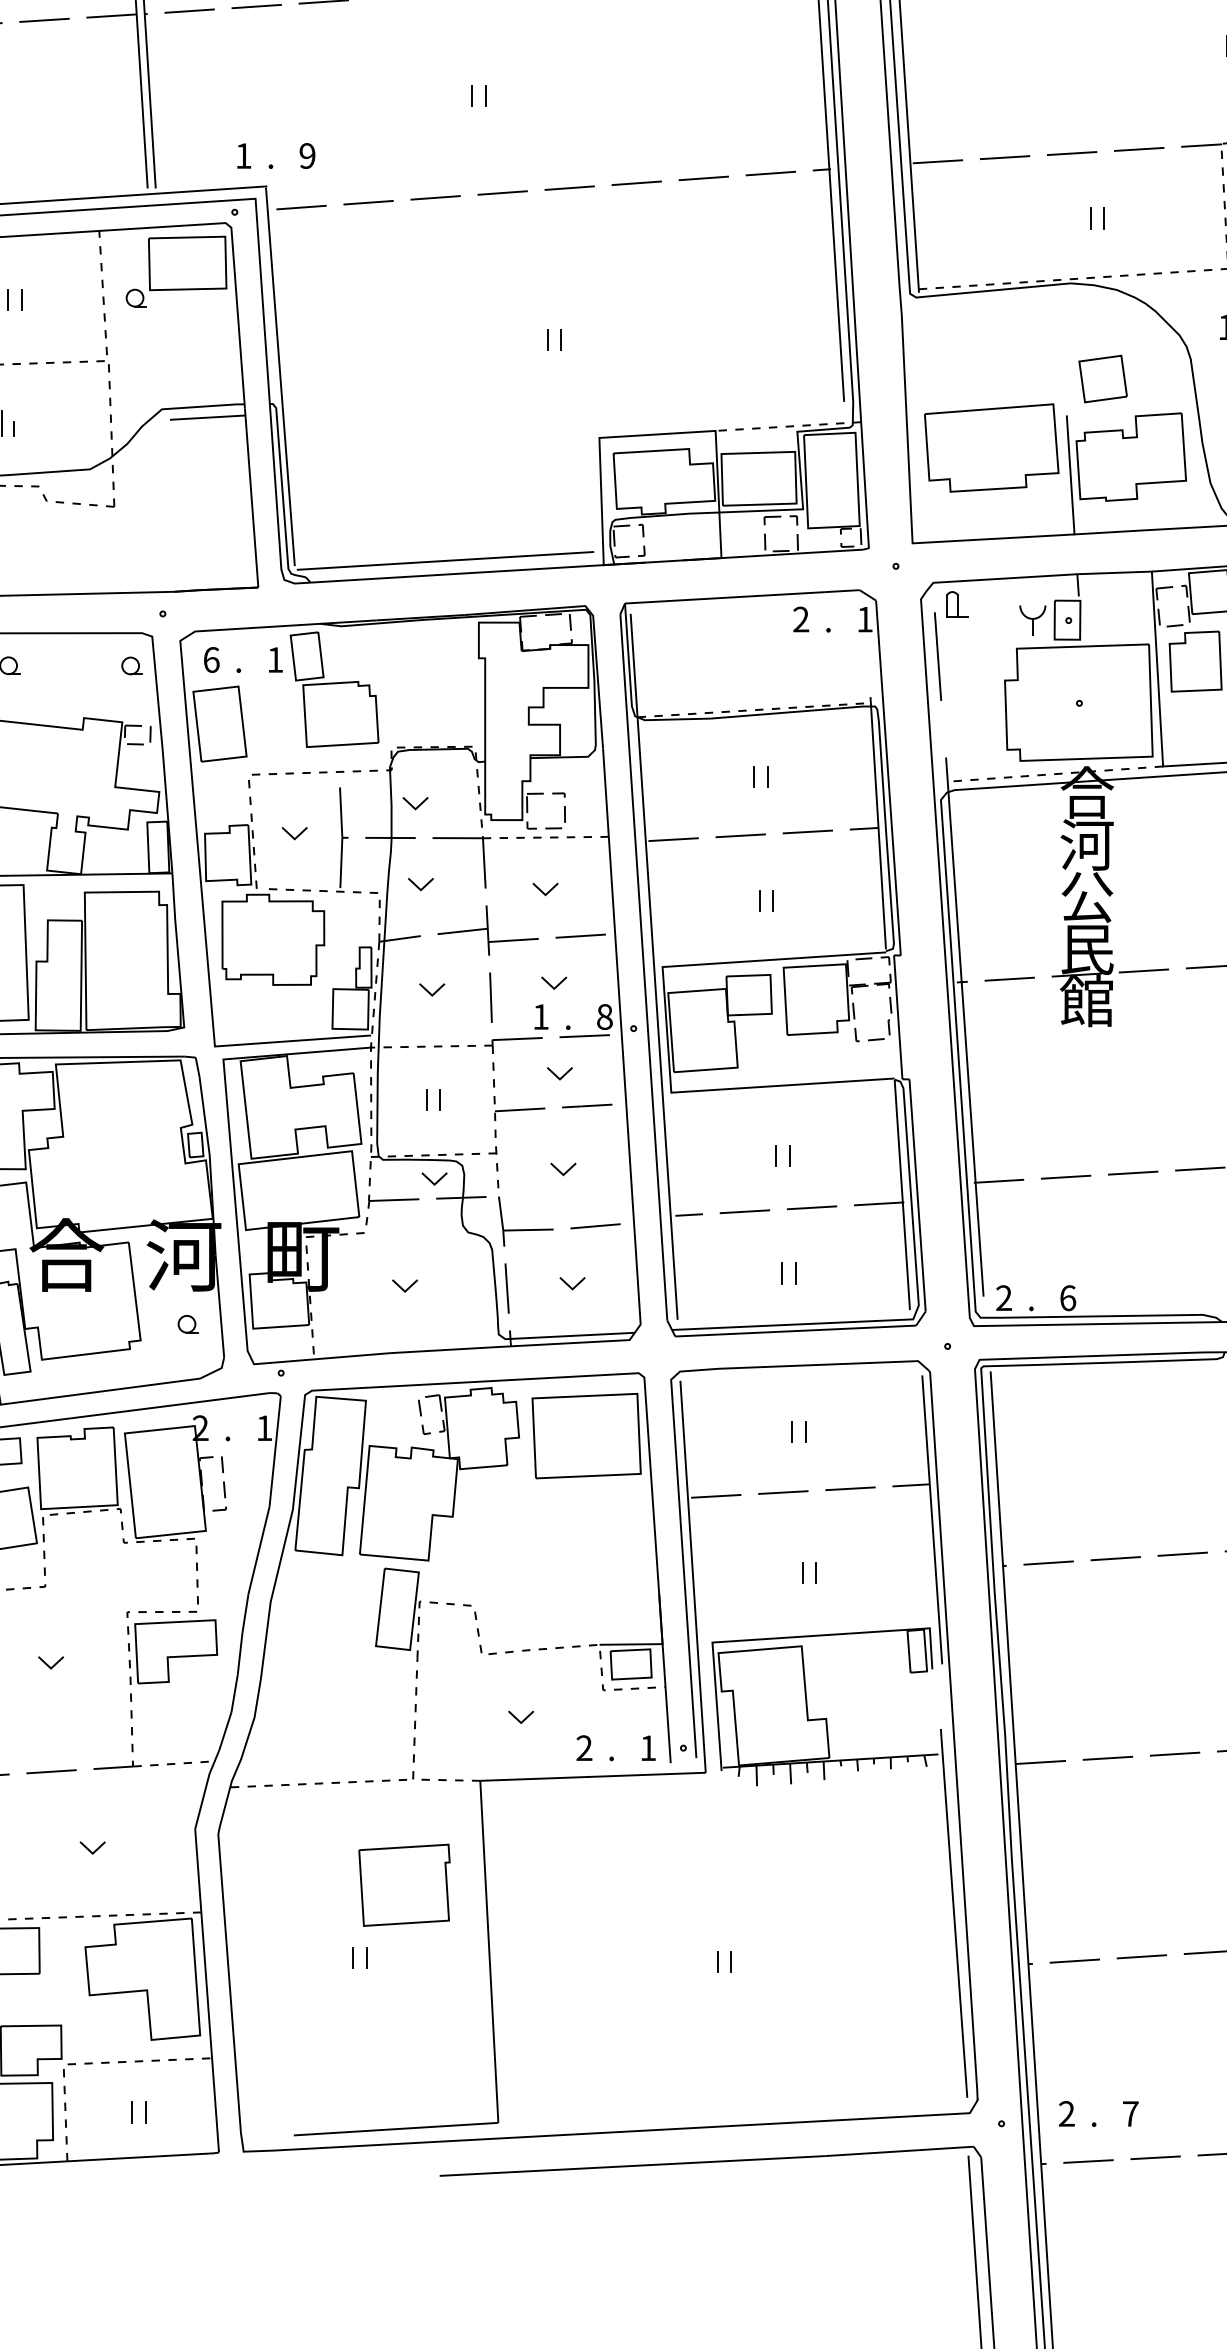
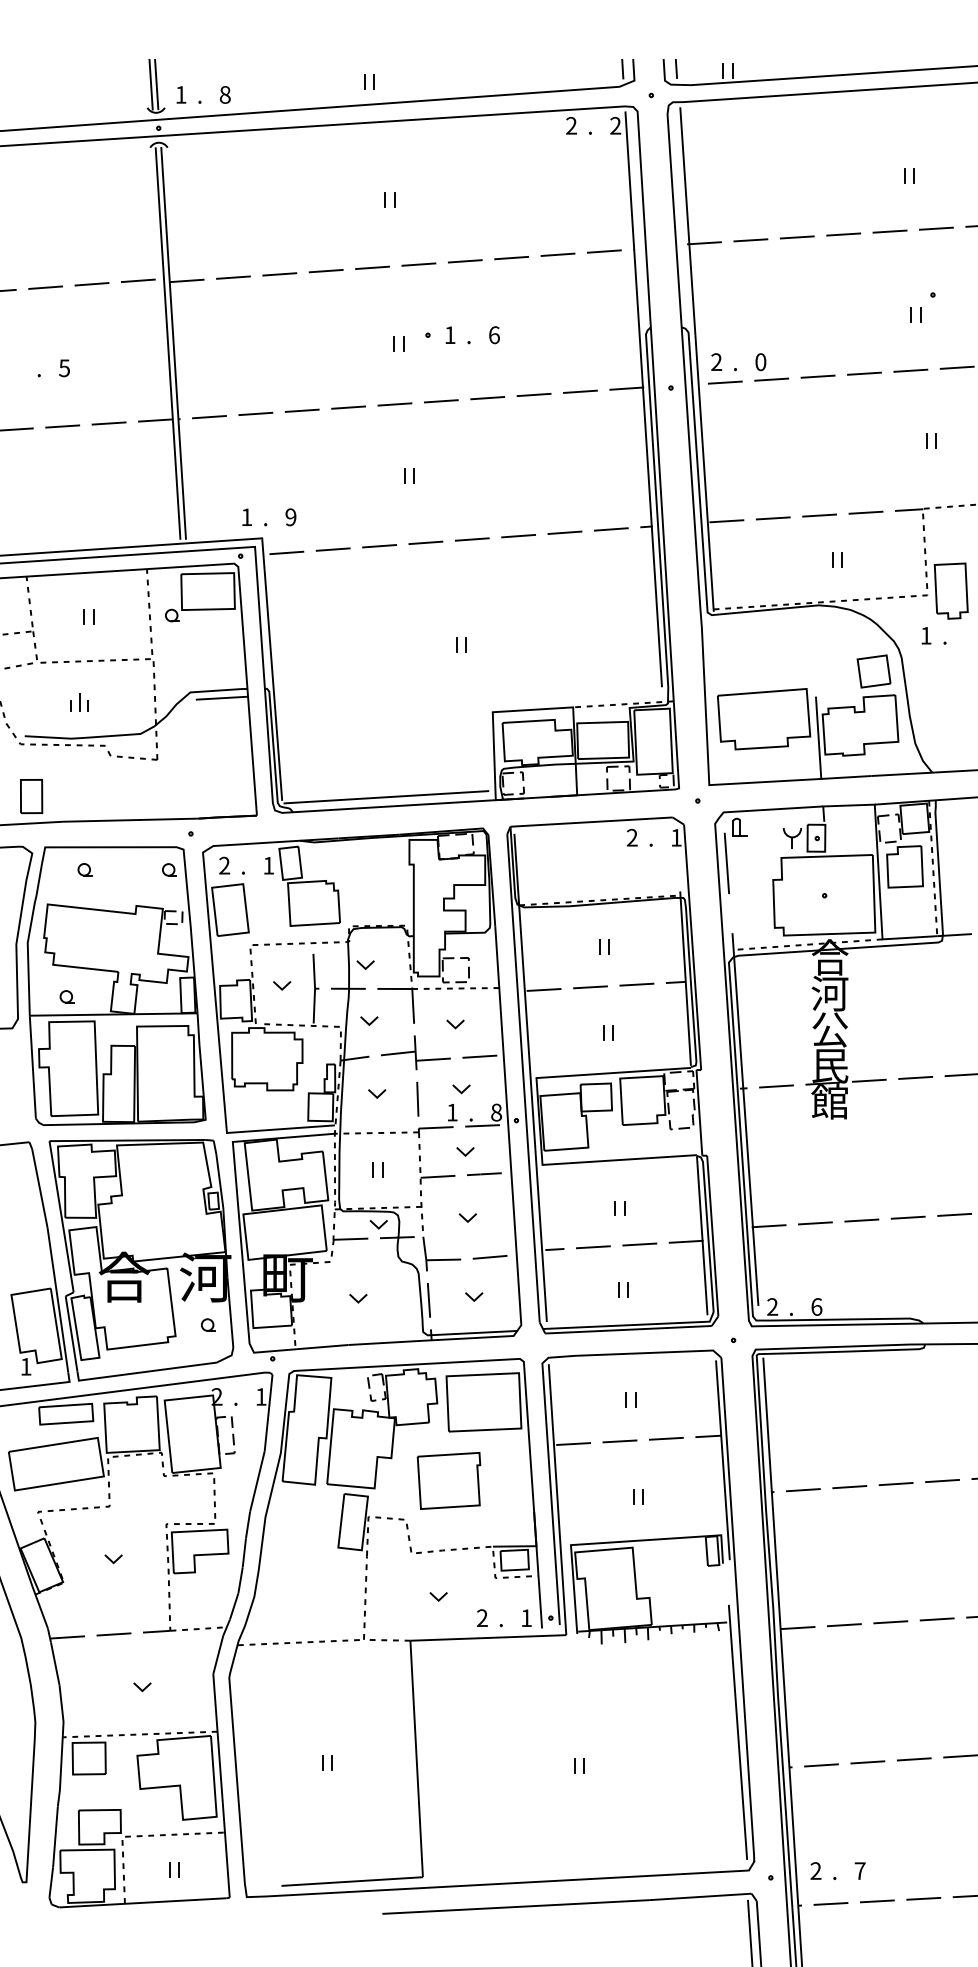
part: (1102, 379) -> (873, 671), moved
text: (211, 659) -> (224, 865), 6 -> 2
part: (403, 1884) -> (448, 1480), moved

